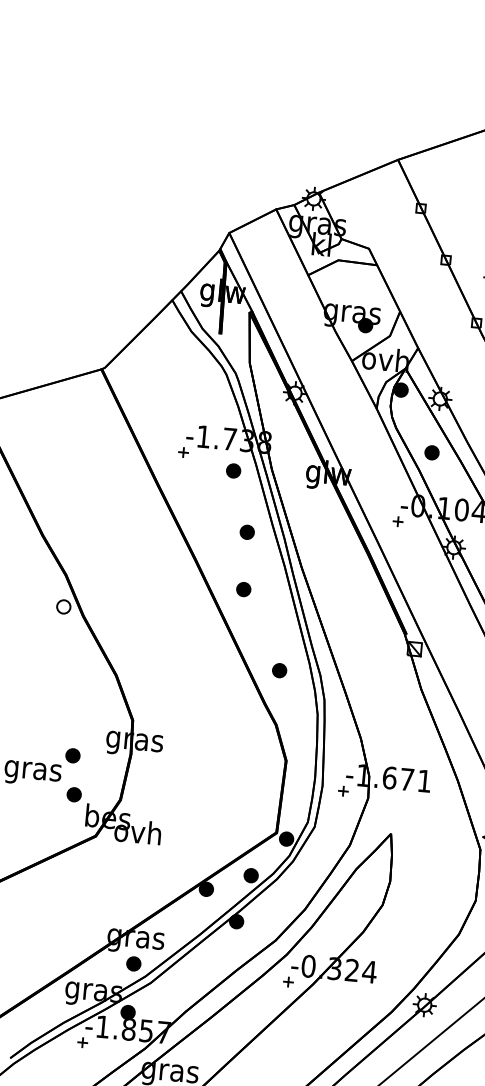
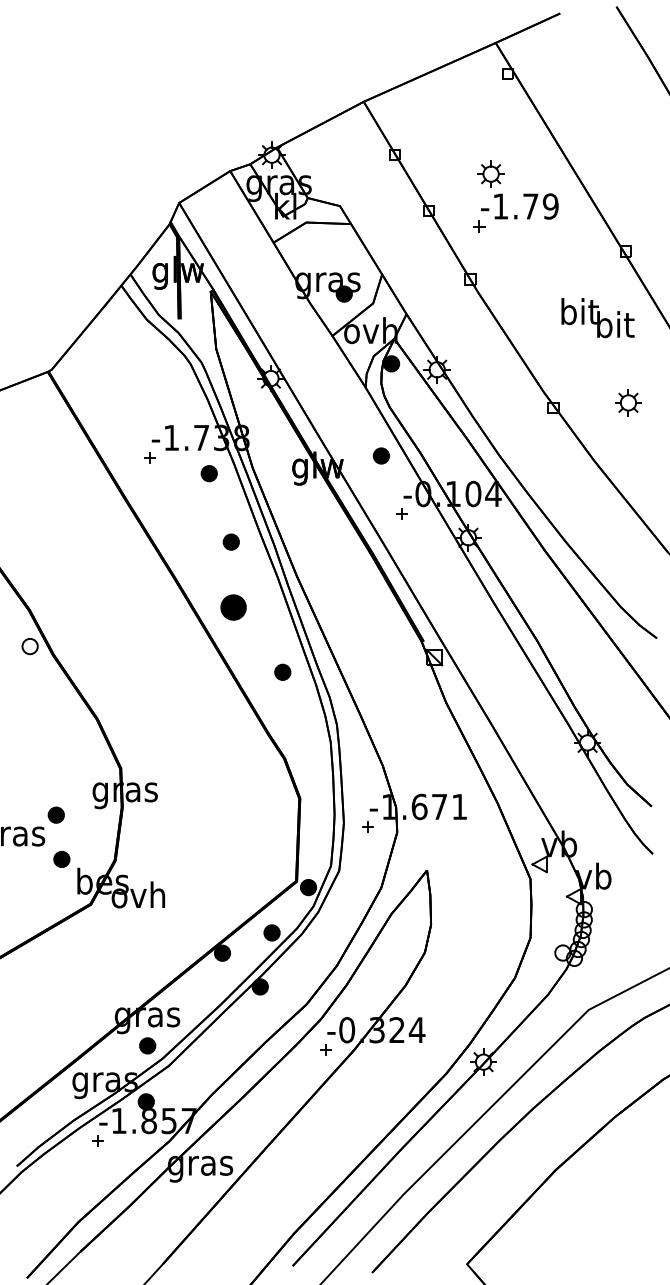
part: (431, 452) -> (380, 455), moved
part: (243, 589) -> (232, 607), size x1.6
part: (279, 669) -> (282, 671), moved

